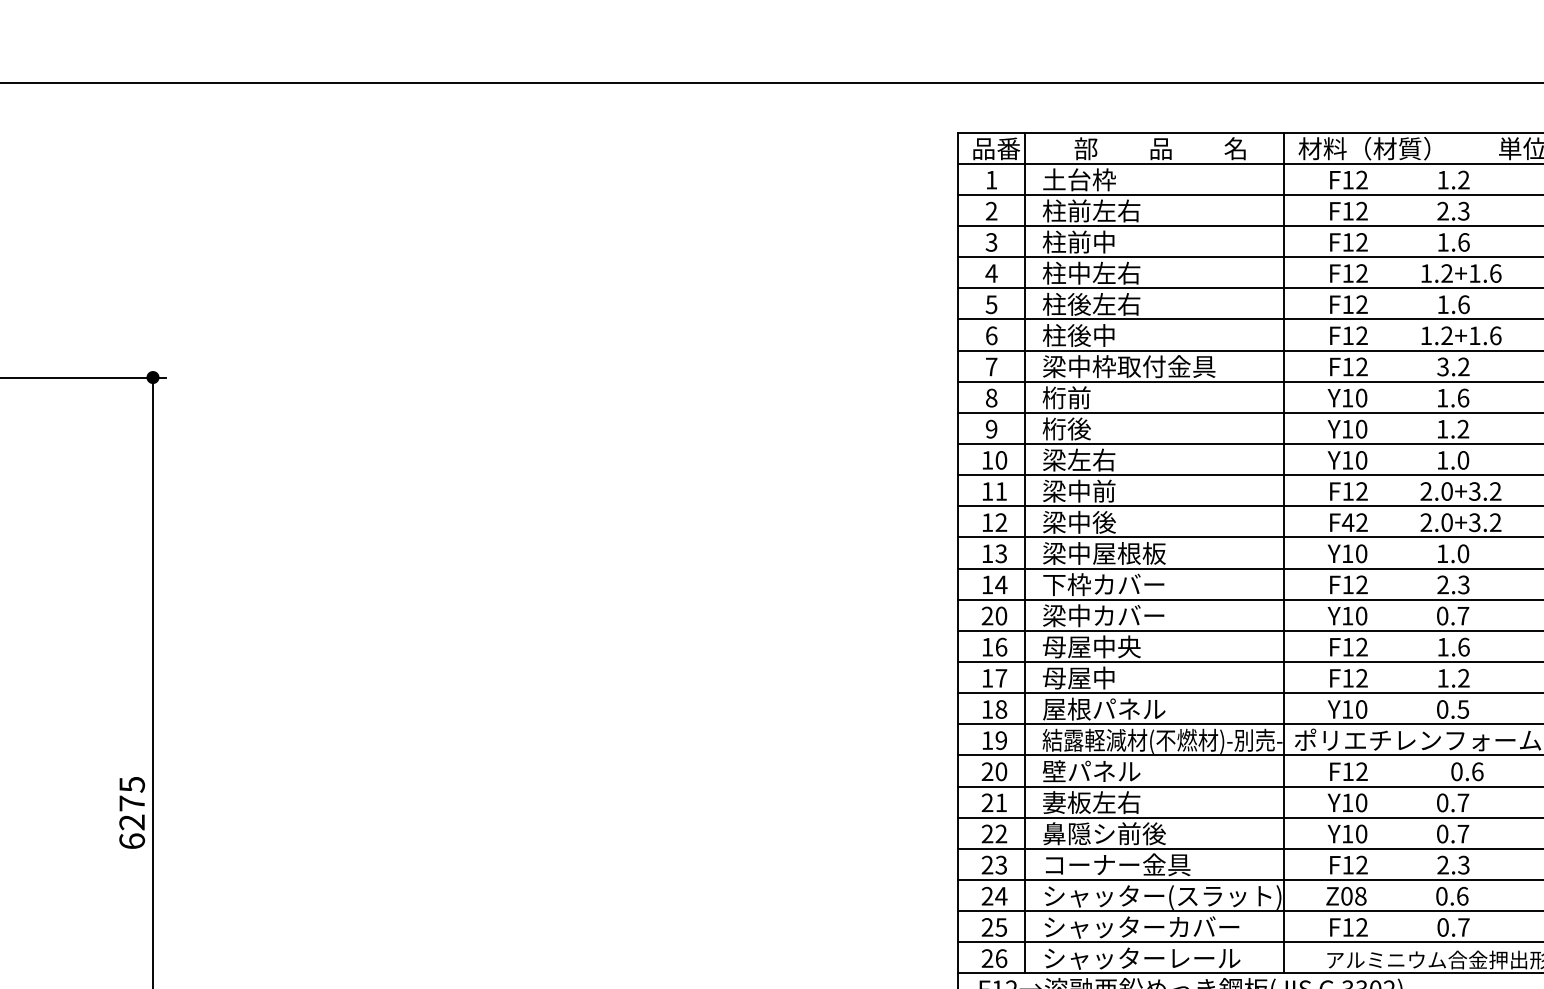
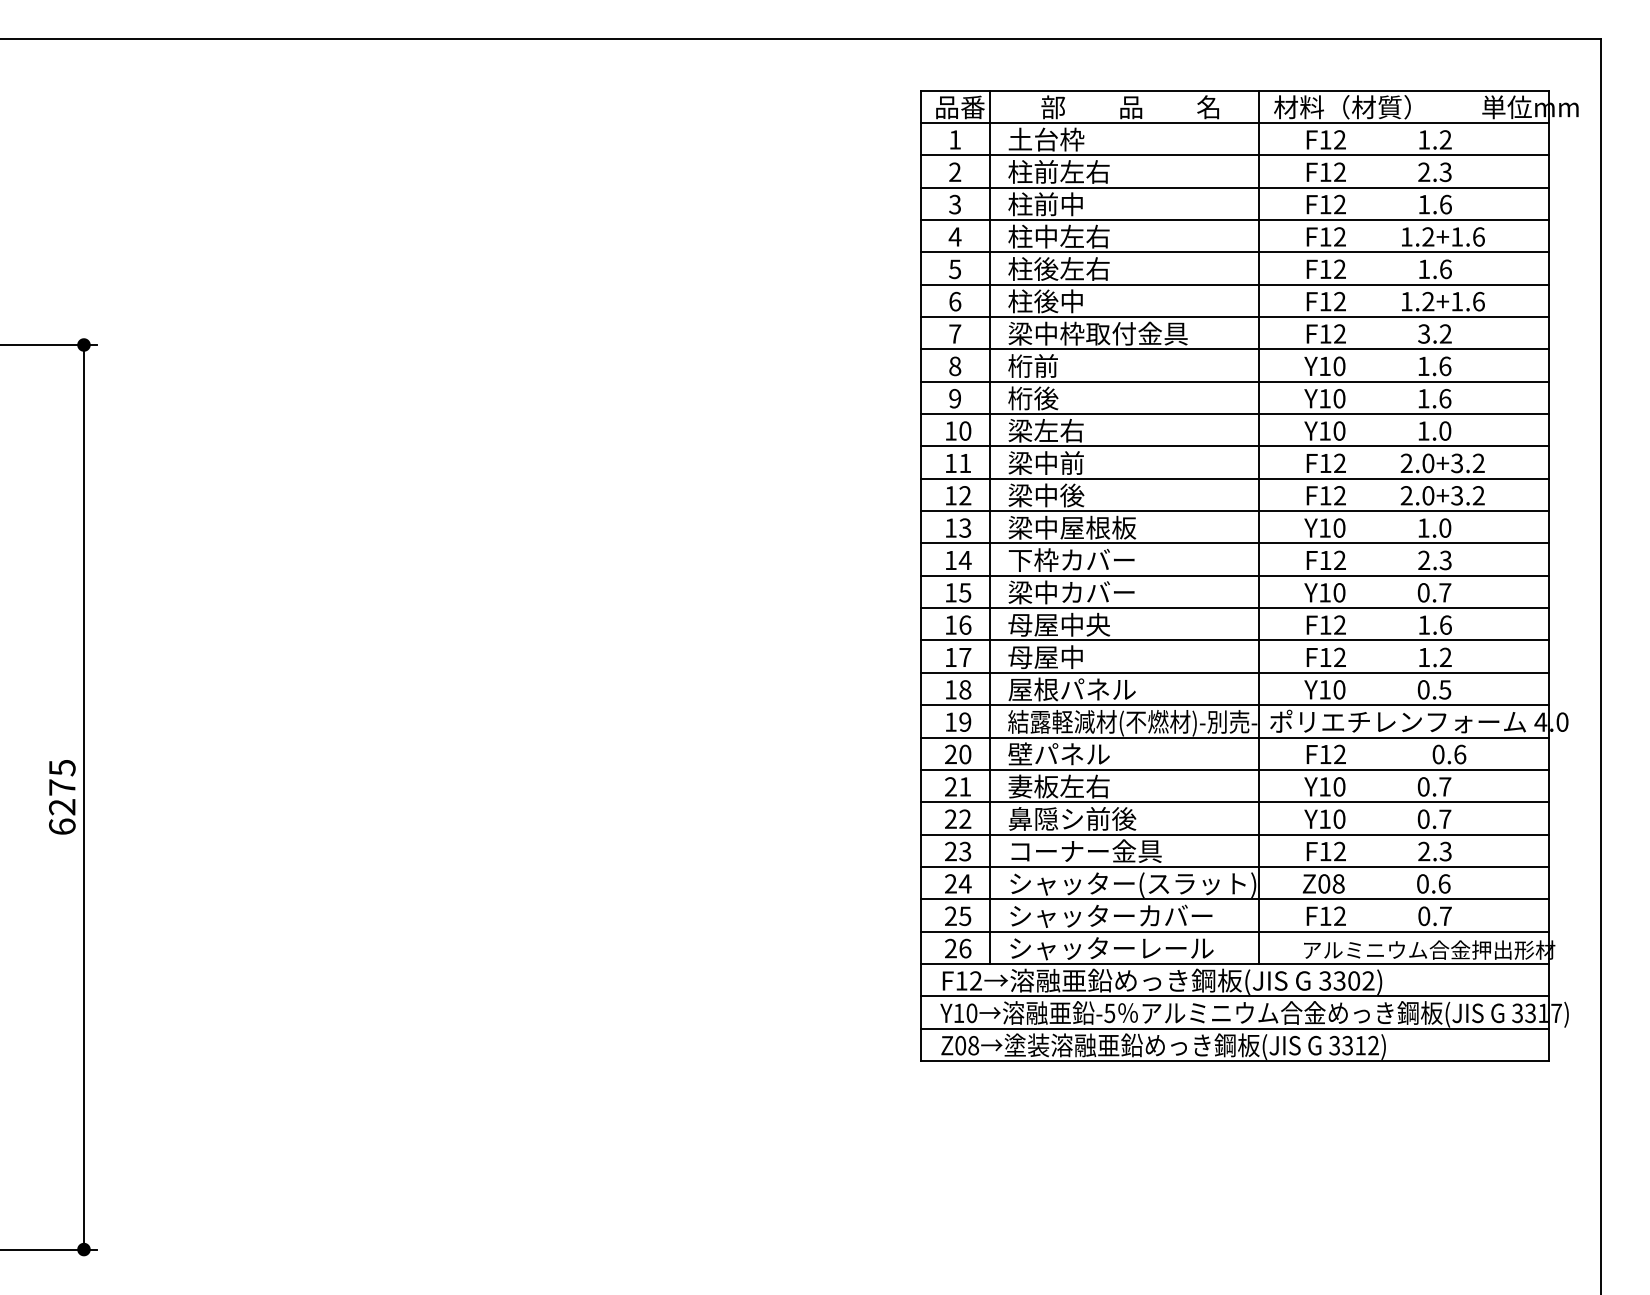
text: (1463, 429) -> (1445, 398), 1.2 -> 1.6
text: (1348, 522) -> (1325, 495), F42 -> F12
text: (994, 615) -> (958, 592), 20 -> 15

